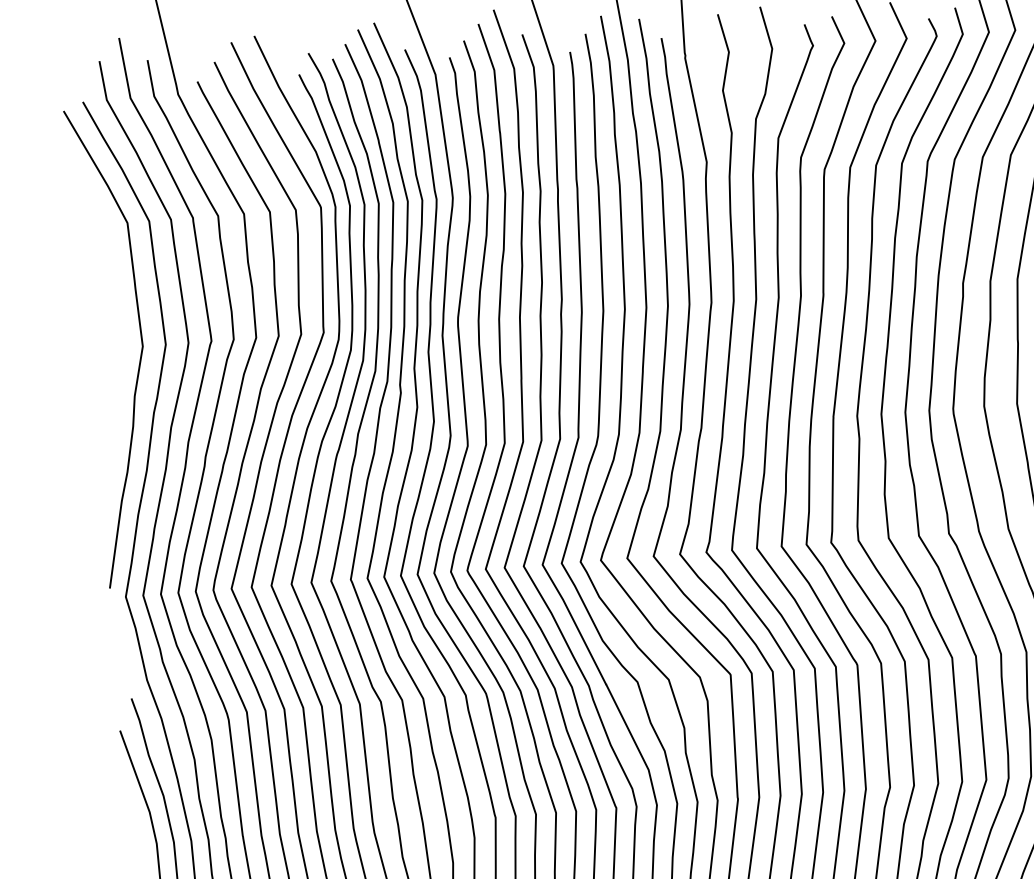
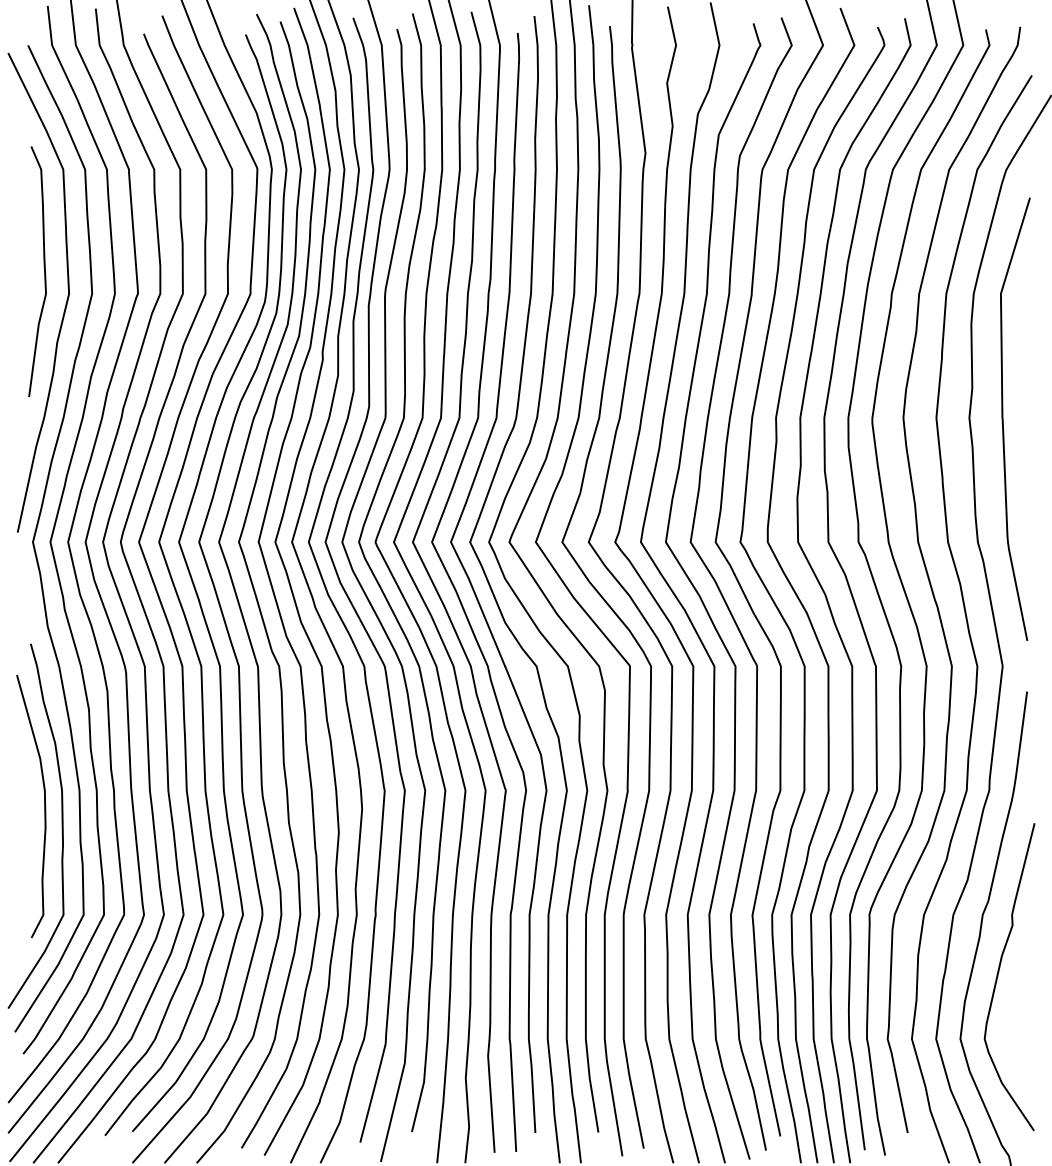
curve: (116, 326) -> (44, 271), added

